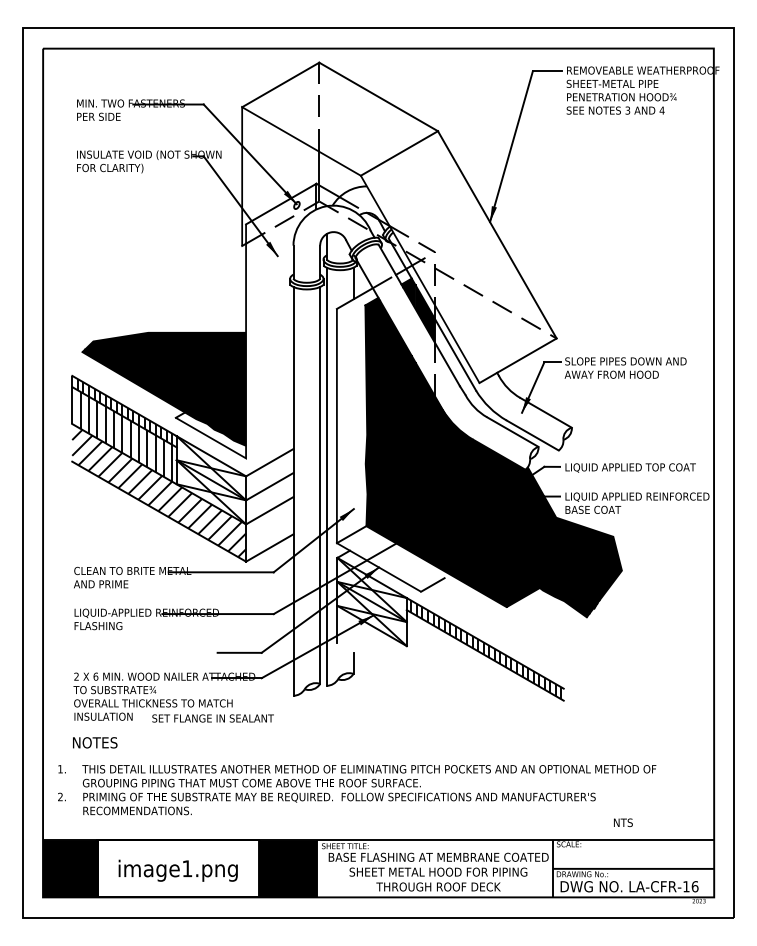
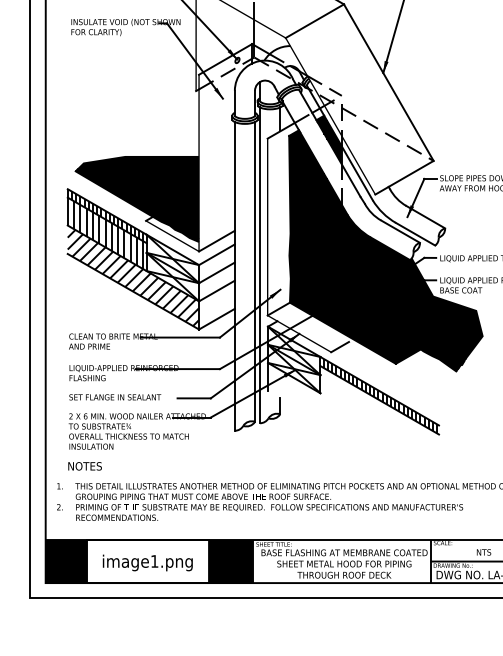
line: (269, 444) -> (216, 241), added
text: (212, 718) -> (114, 397), moved
text: (623, 822) -> (484, 552), moved

